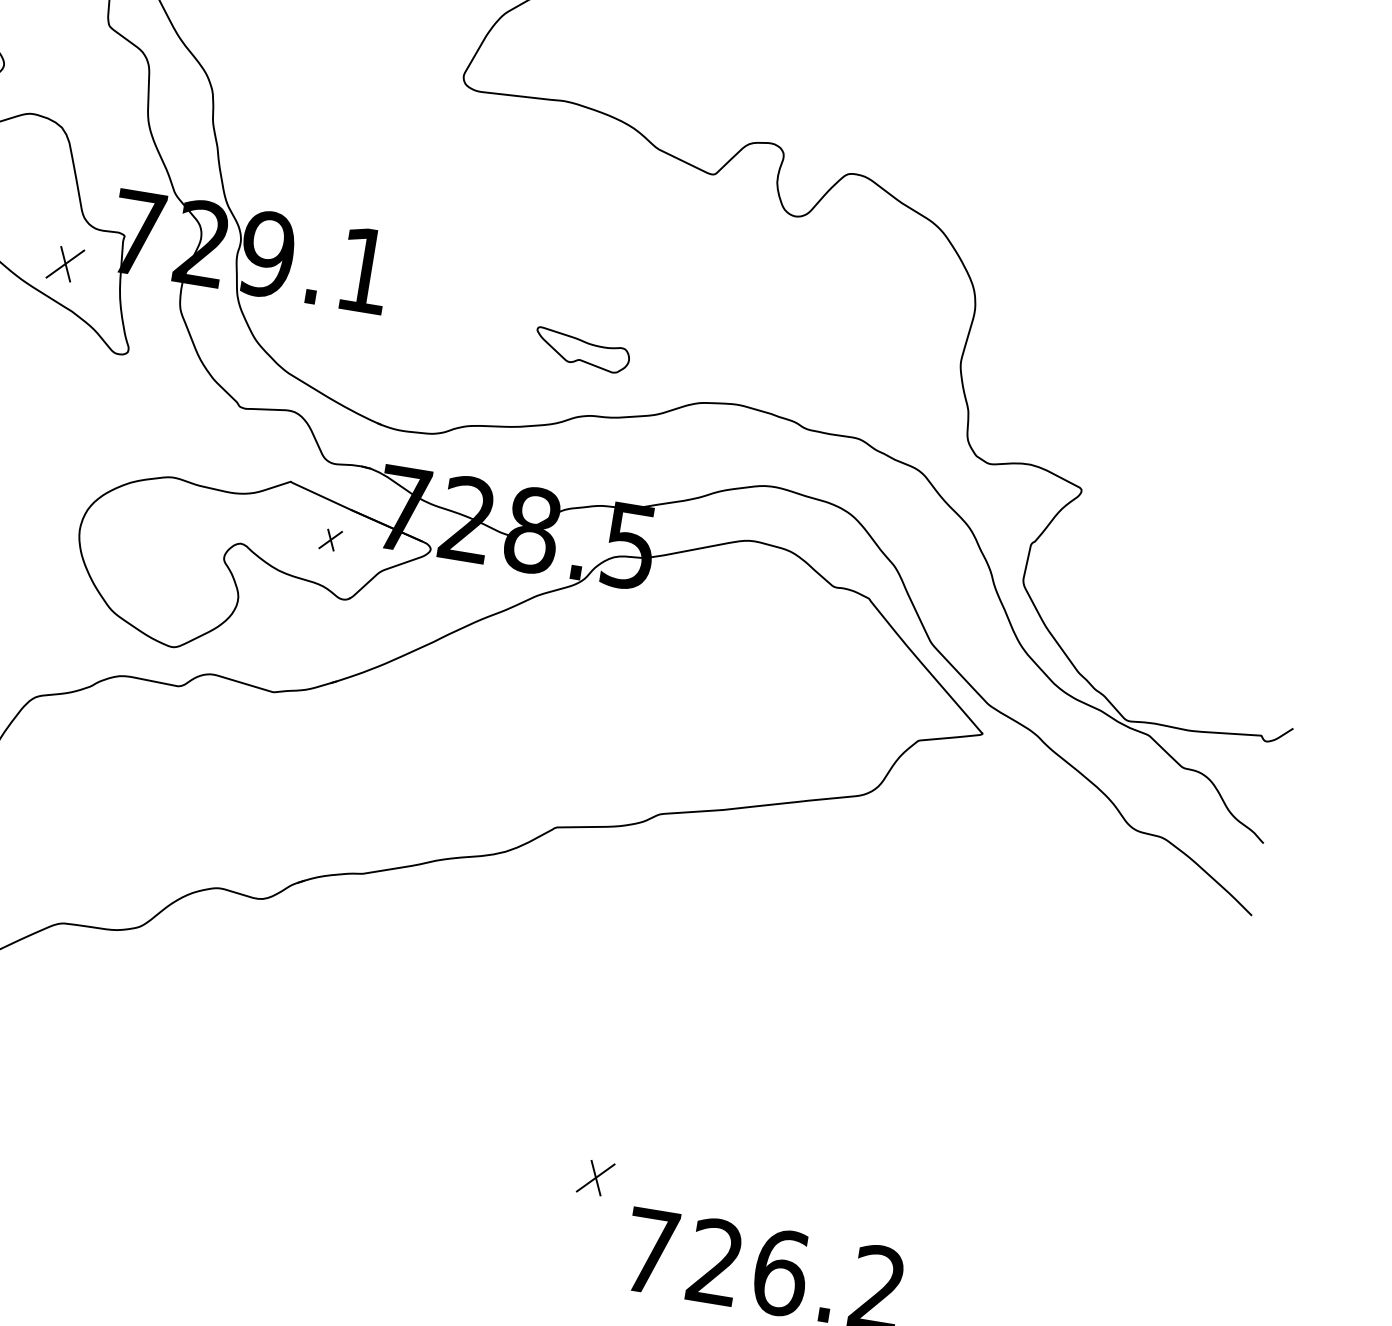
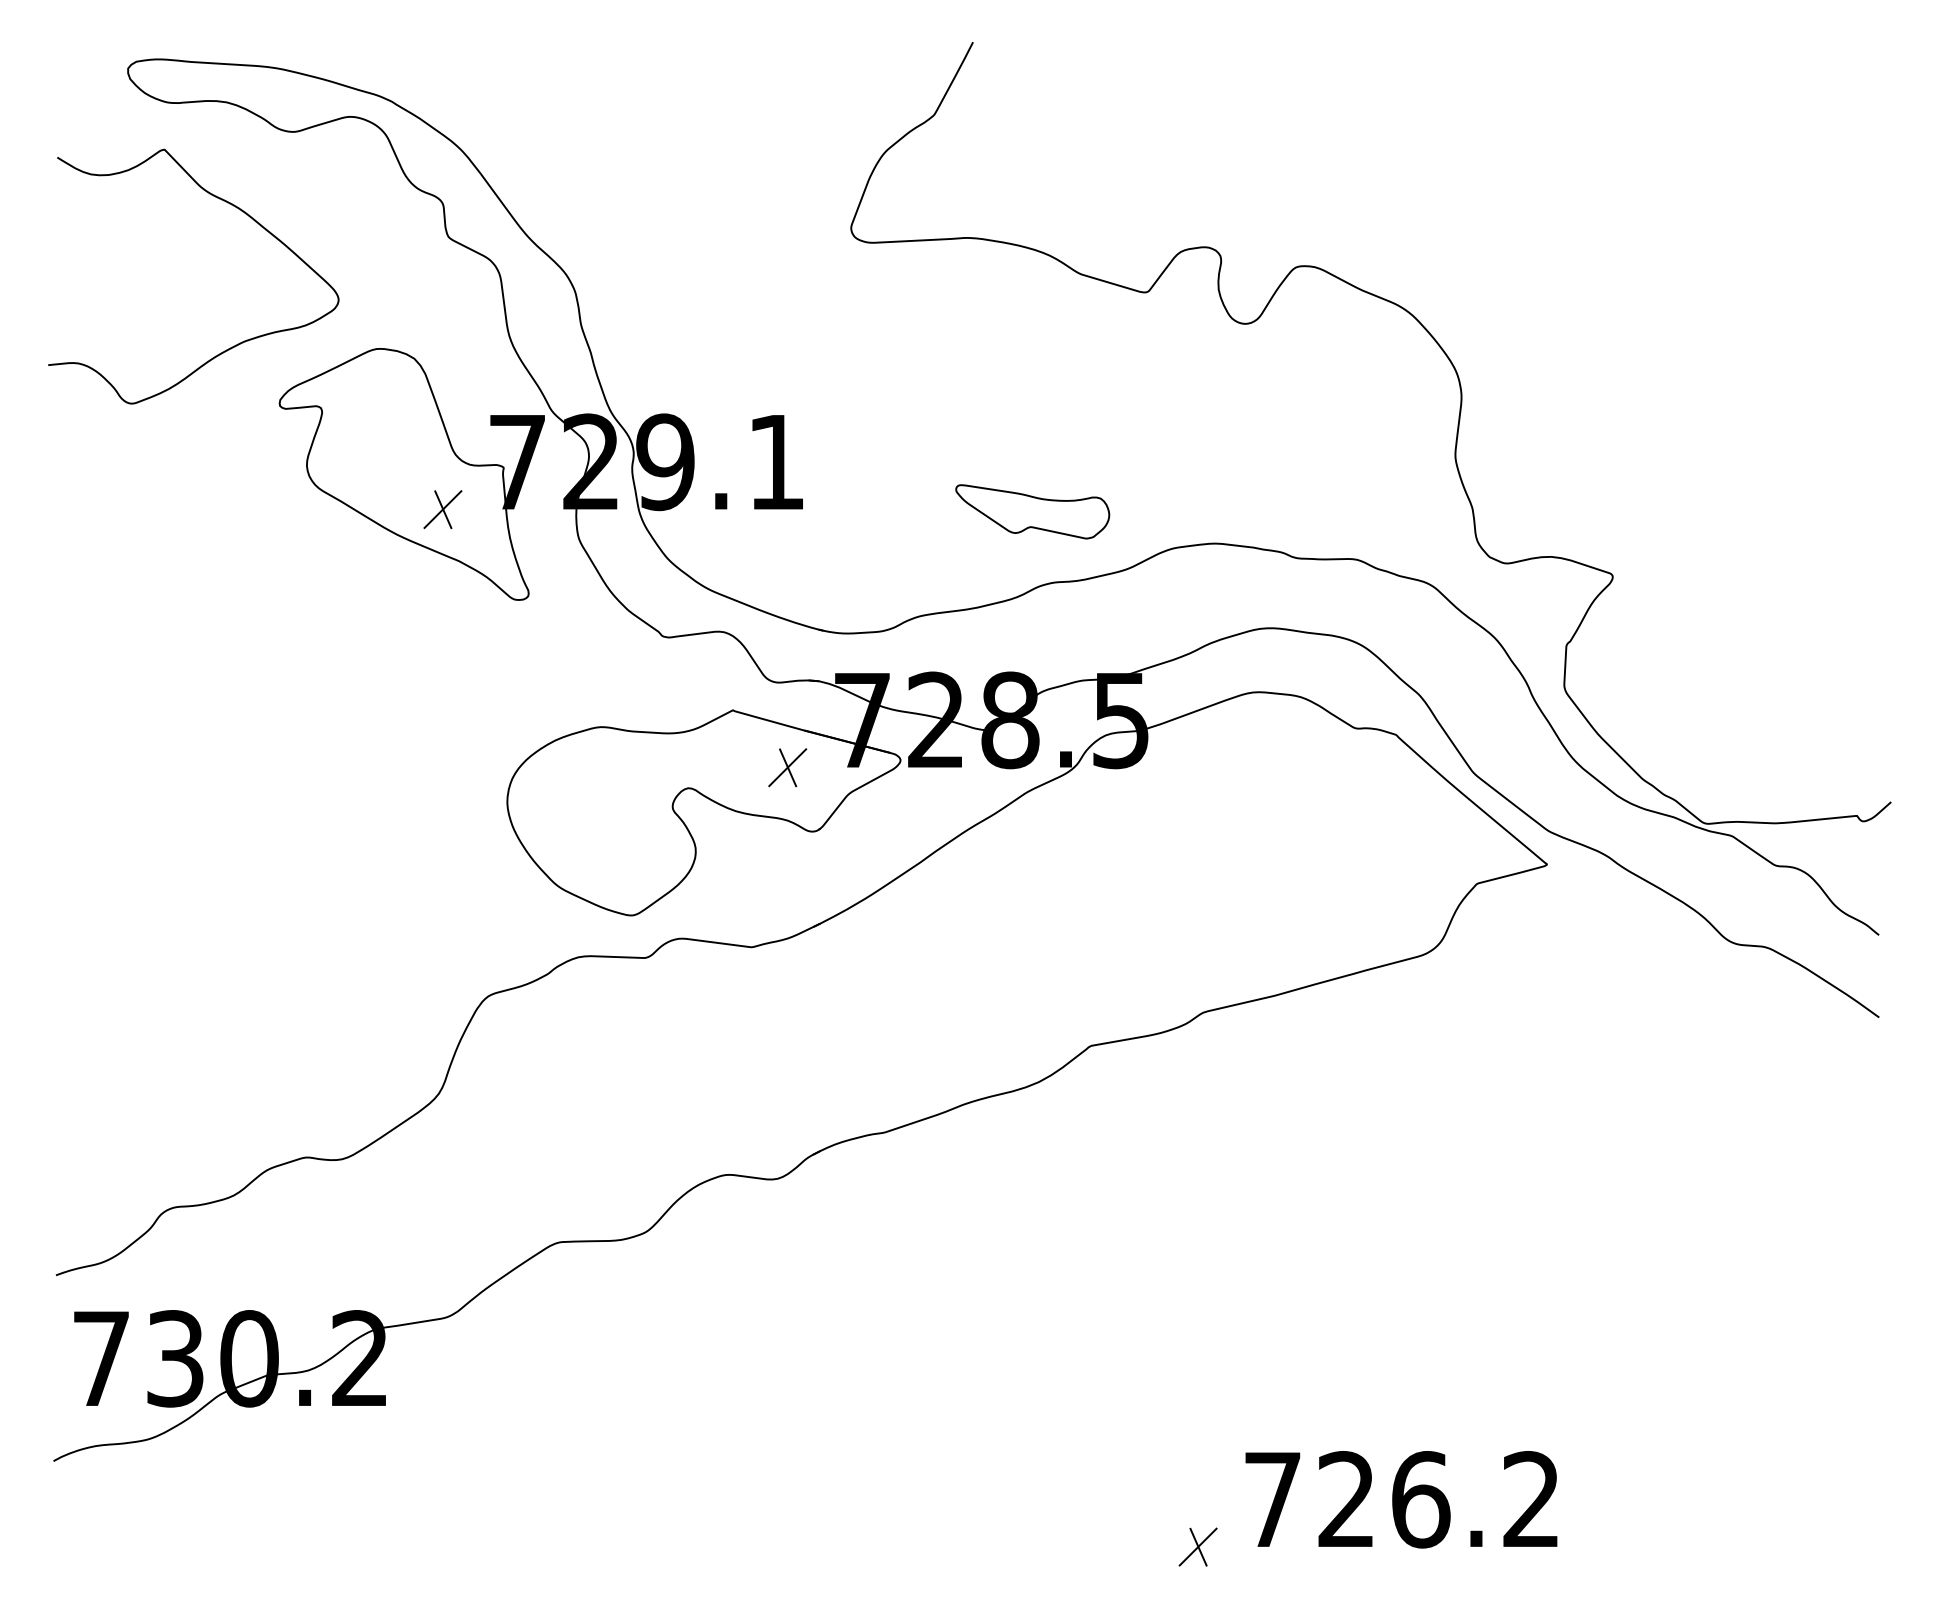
part: (582, 350) -> (1032, 511), size x1.43
part: (330, 539) -> (787, 767), size x1.67
part: (595, 1177) -> (1197, 1546), moved

